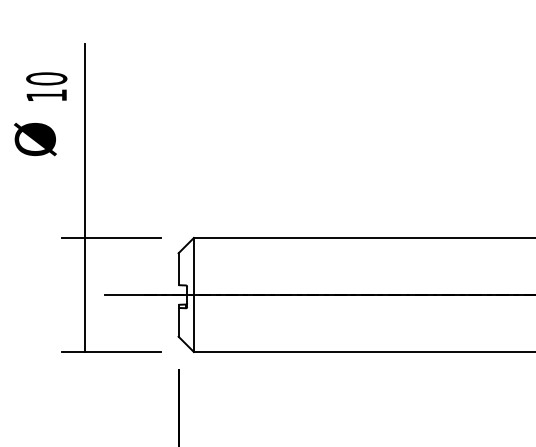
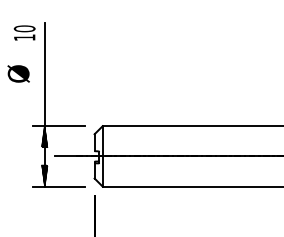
text: (46, 85) -> (24, 32), moved
hatch: (84, 257) -> (44, 136), added
hatch: (84, 331) -> (44, 175), added

